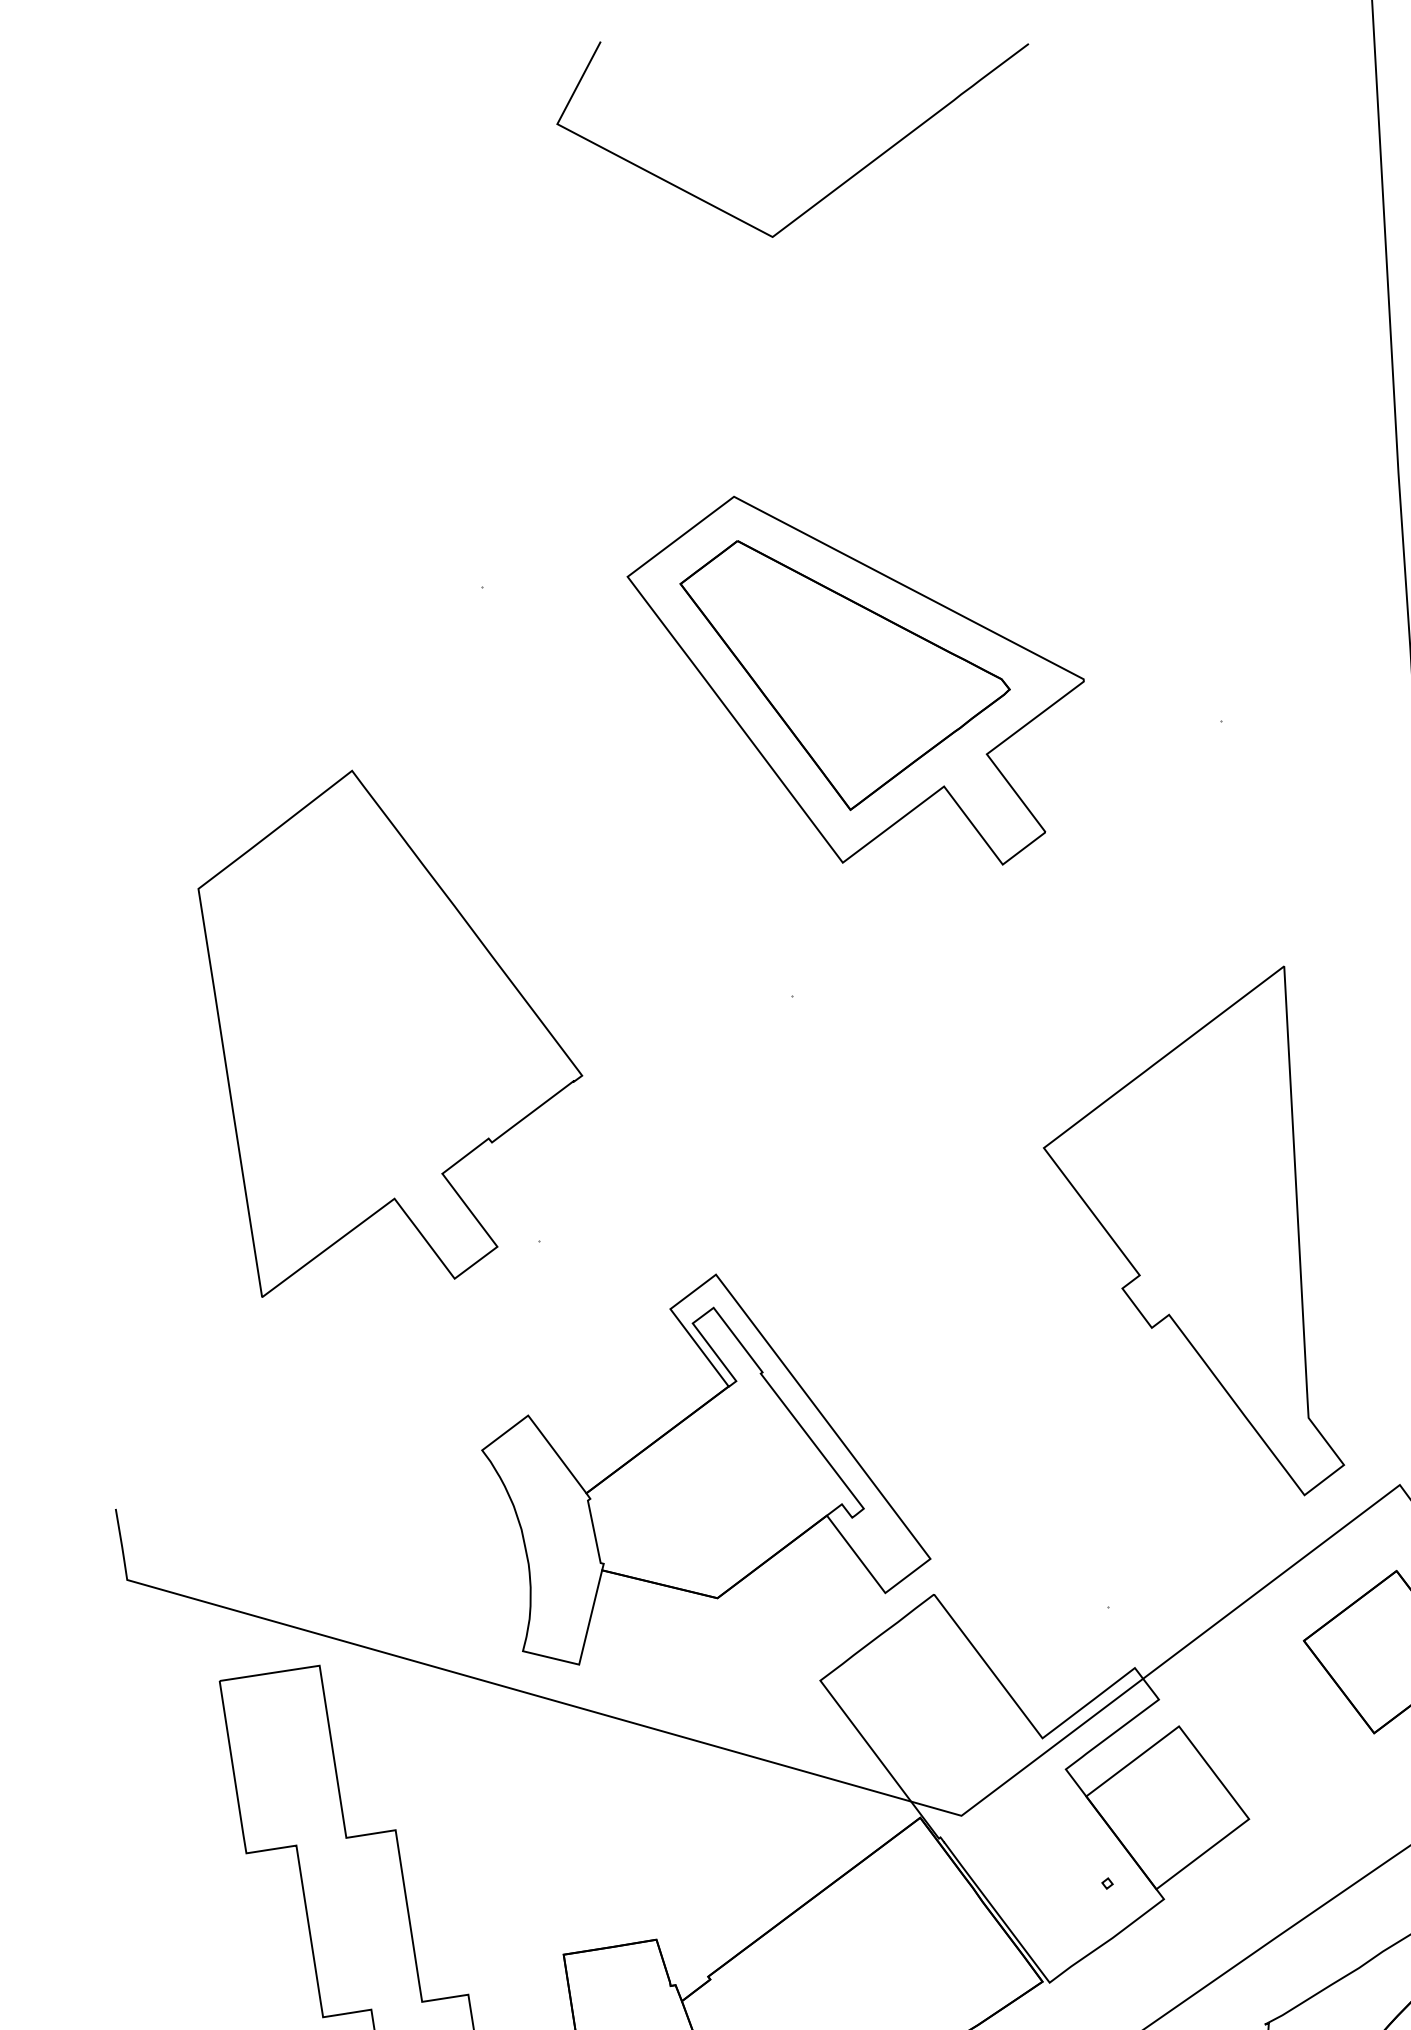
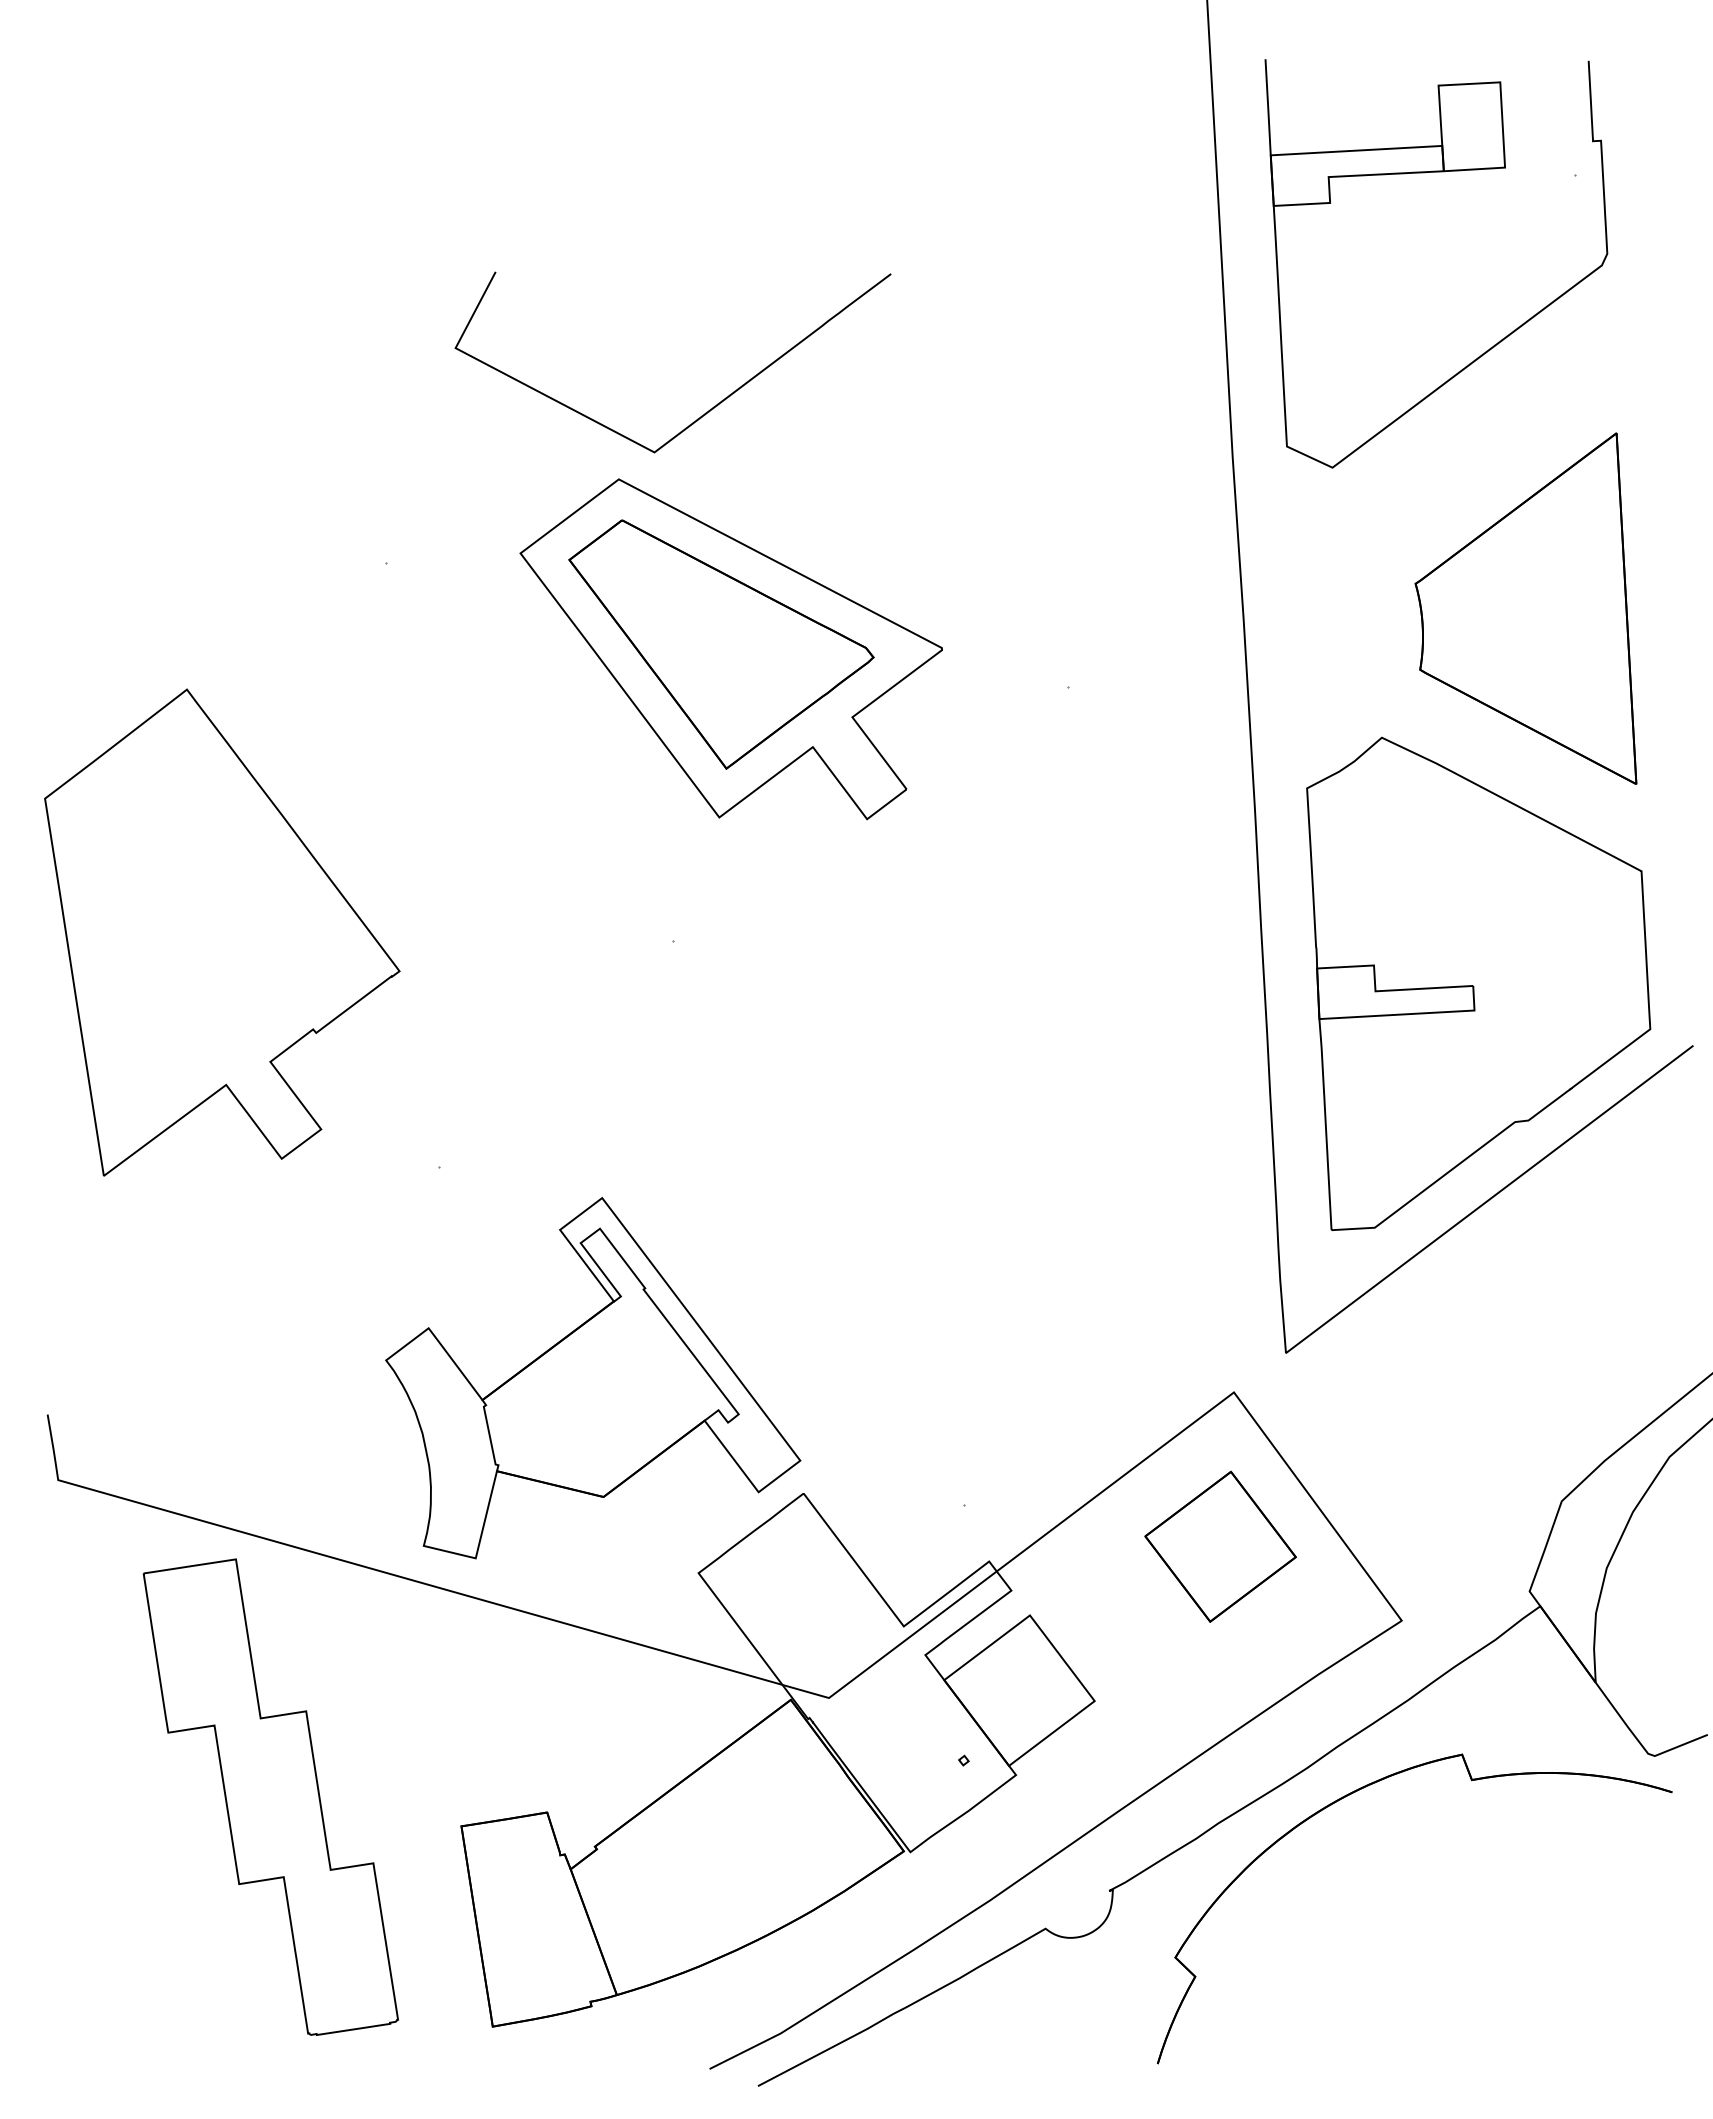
curve: (832, 190) -> (709, 409), moved
part: (390, 1033) -> (222, 932), moved
part: (1193, 1230) -> (1043, 1157), removed

